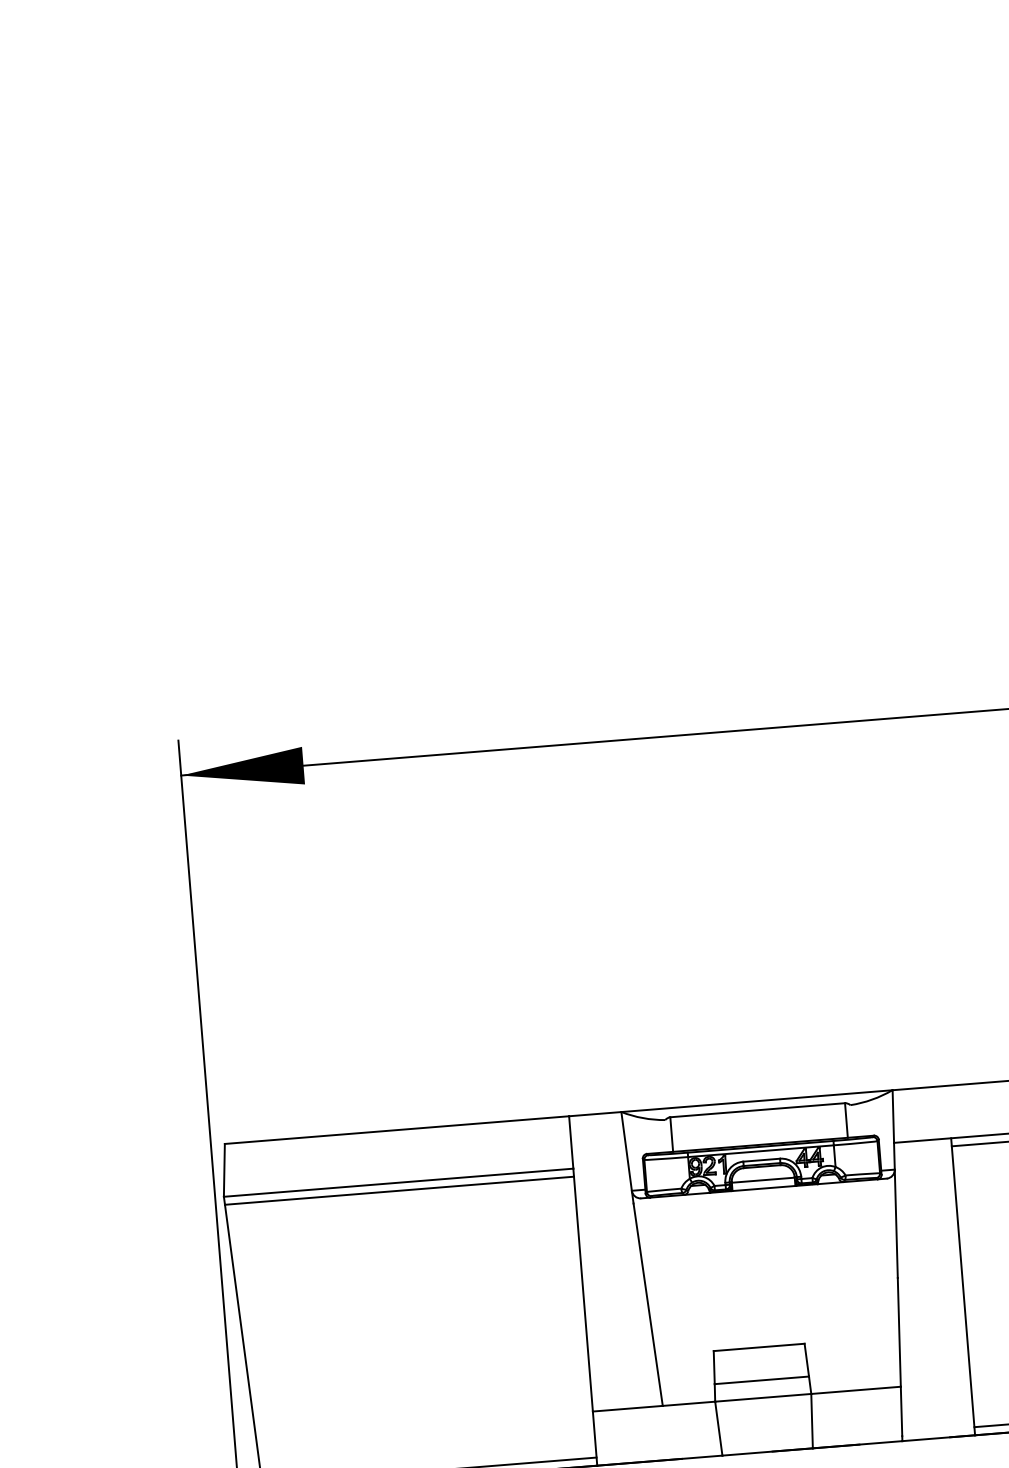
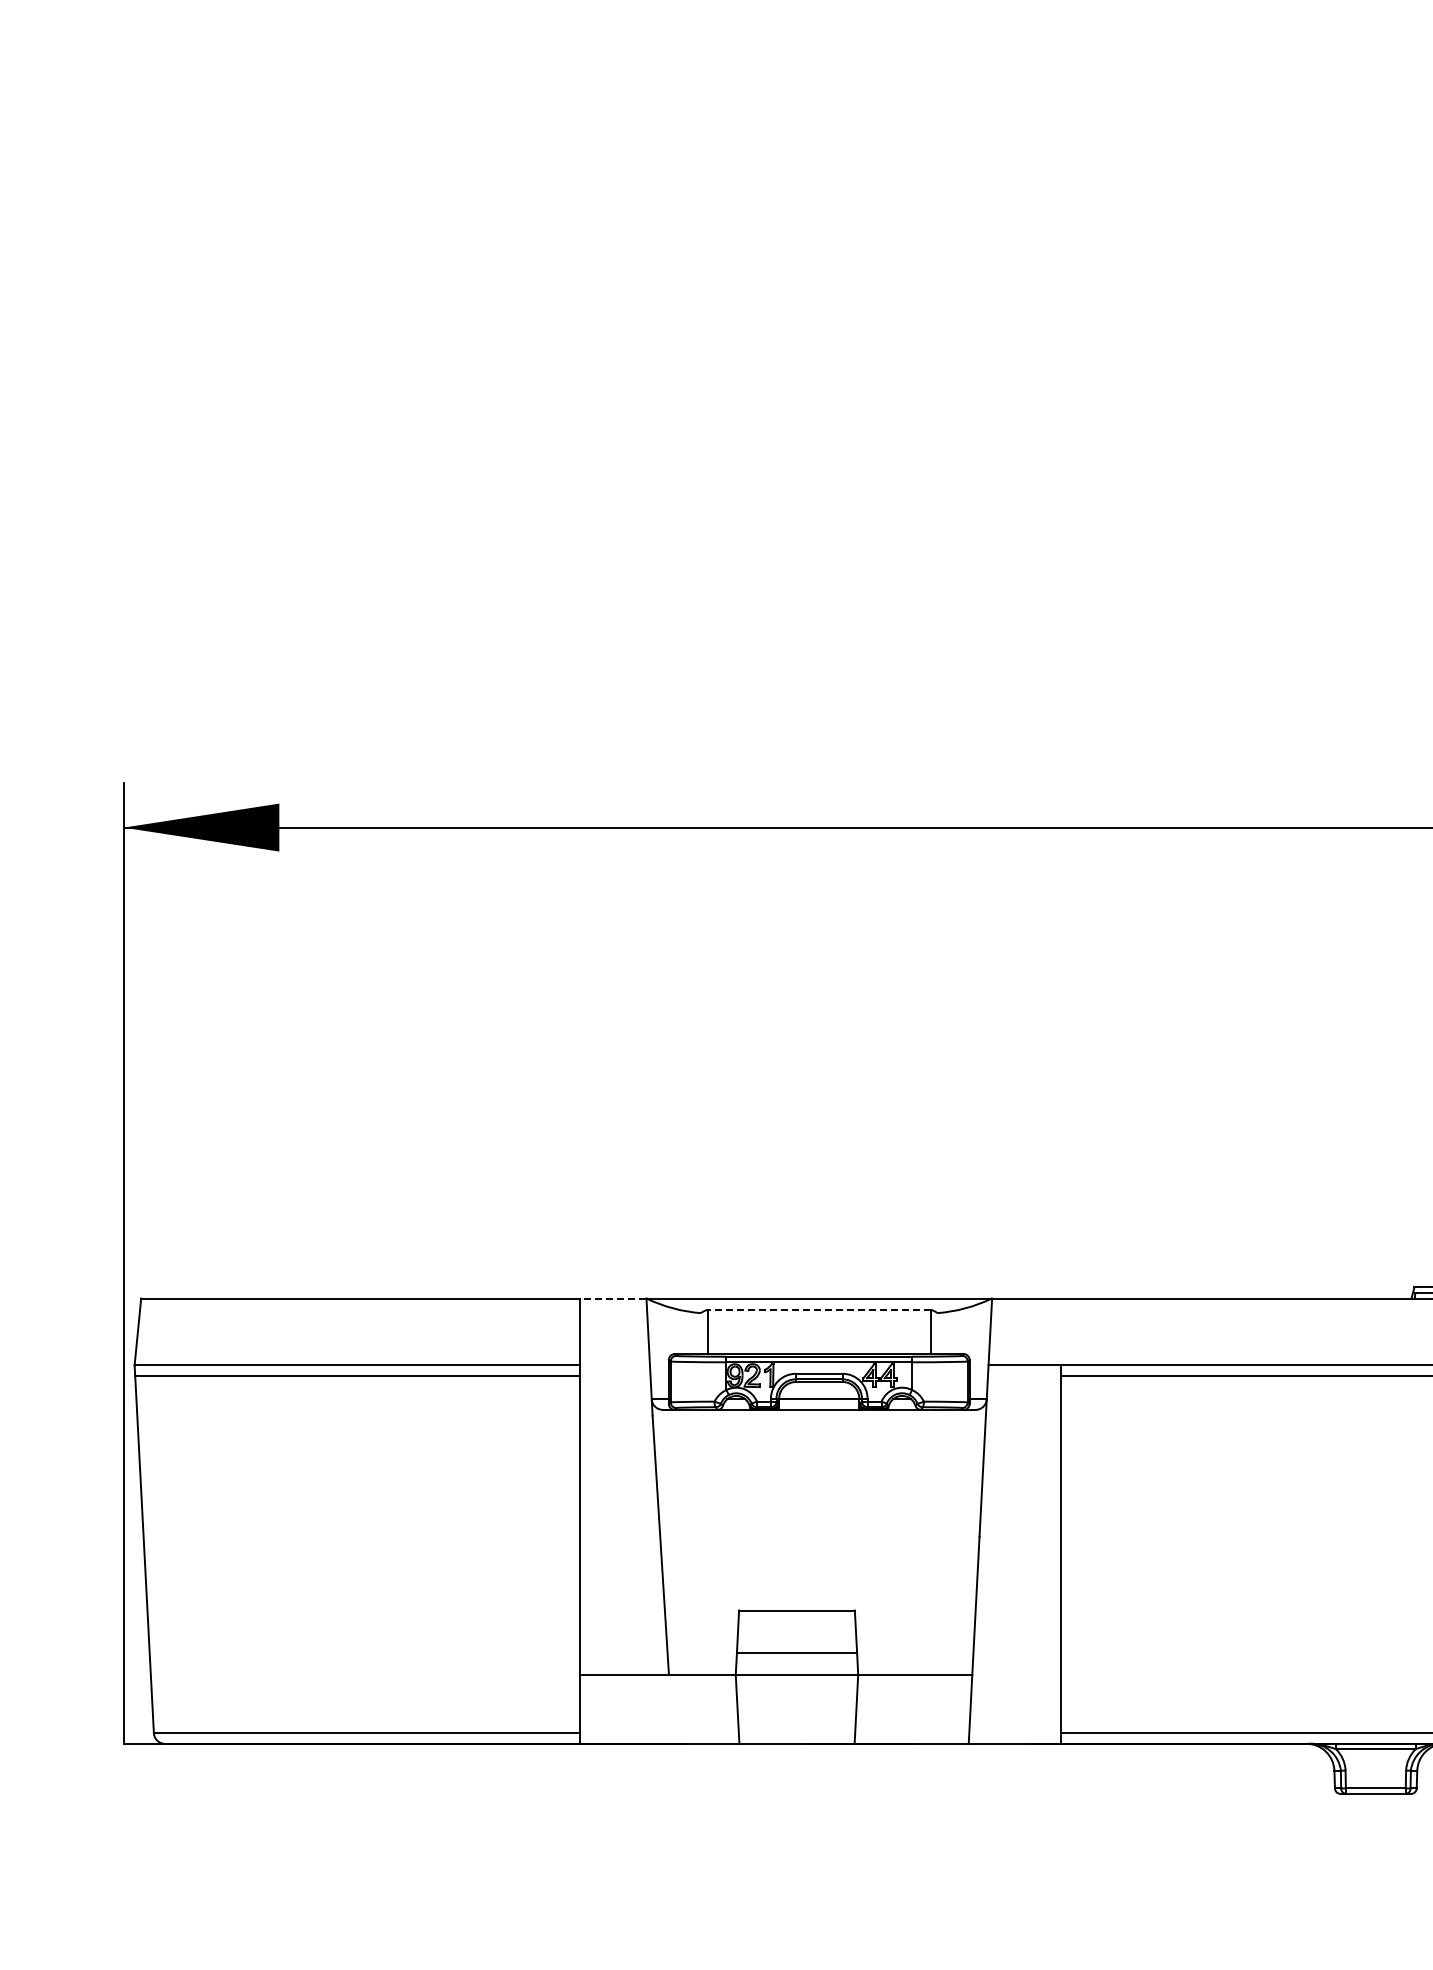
line: (757, 1110) -> (818, 1310), solid -> dashed
line: (594, 1114) -> (612, 1298), solid -> dashed

